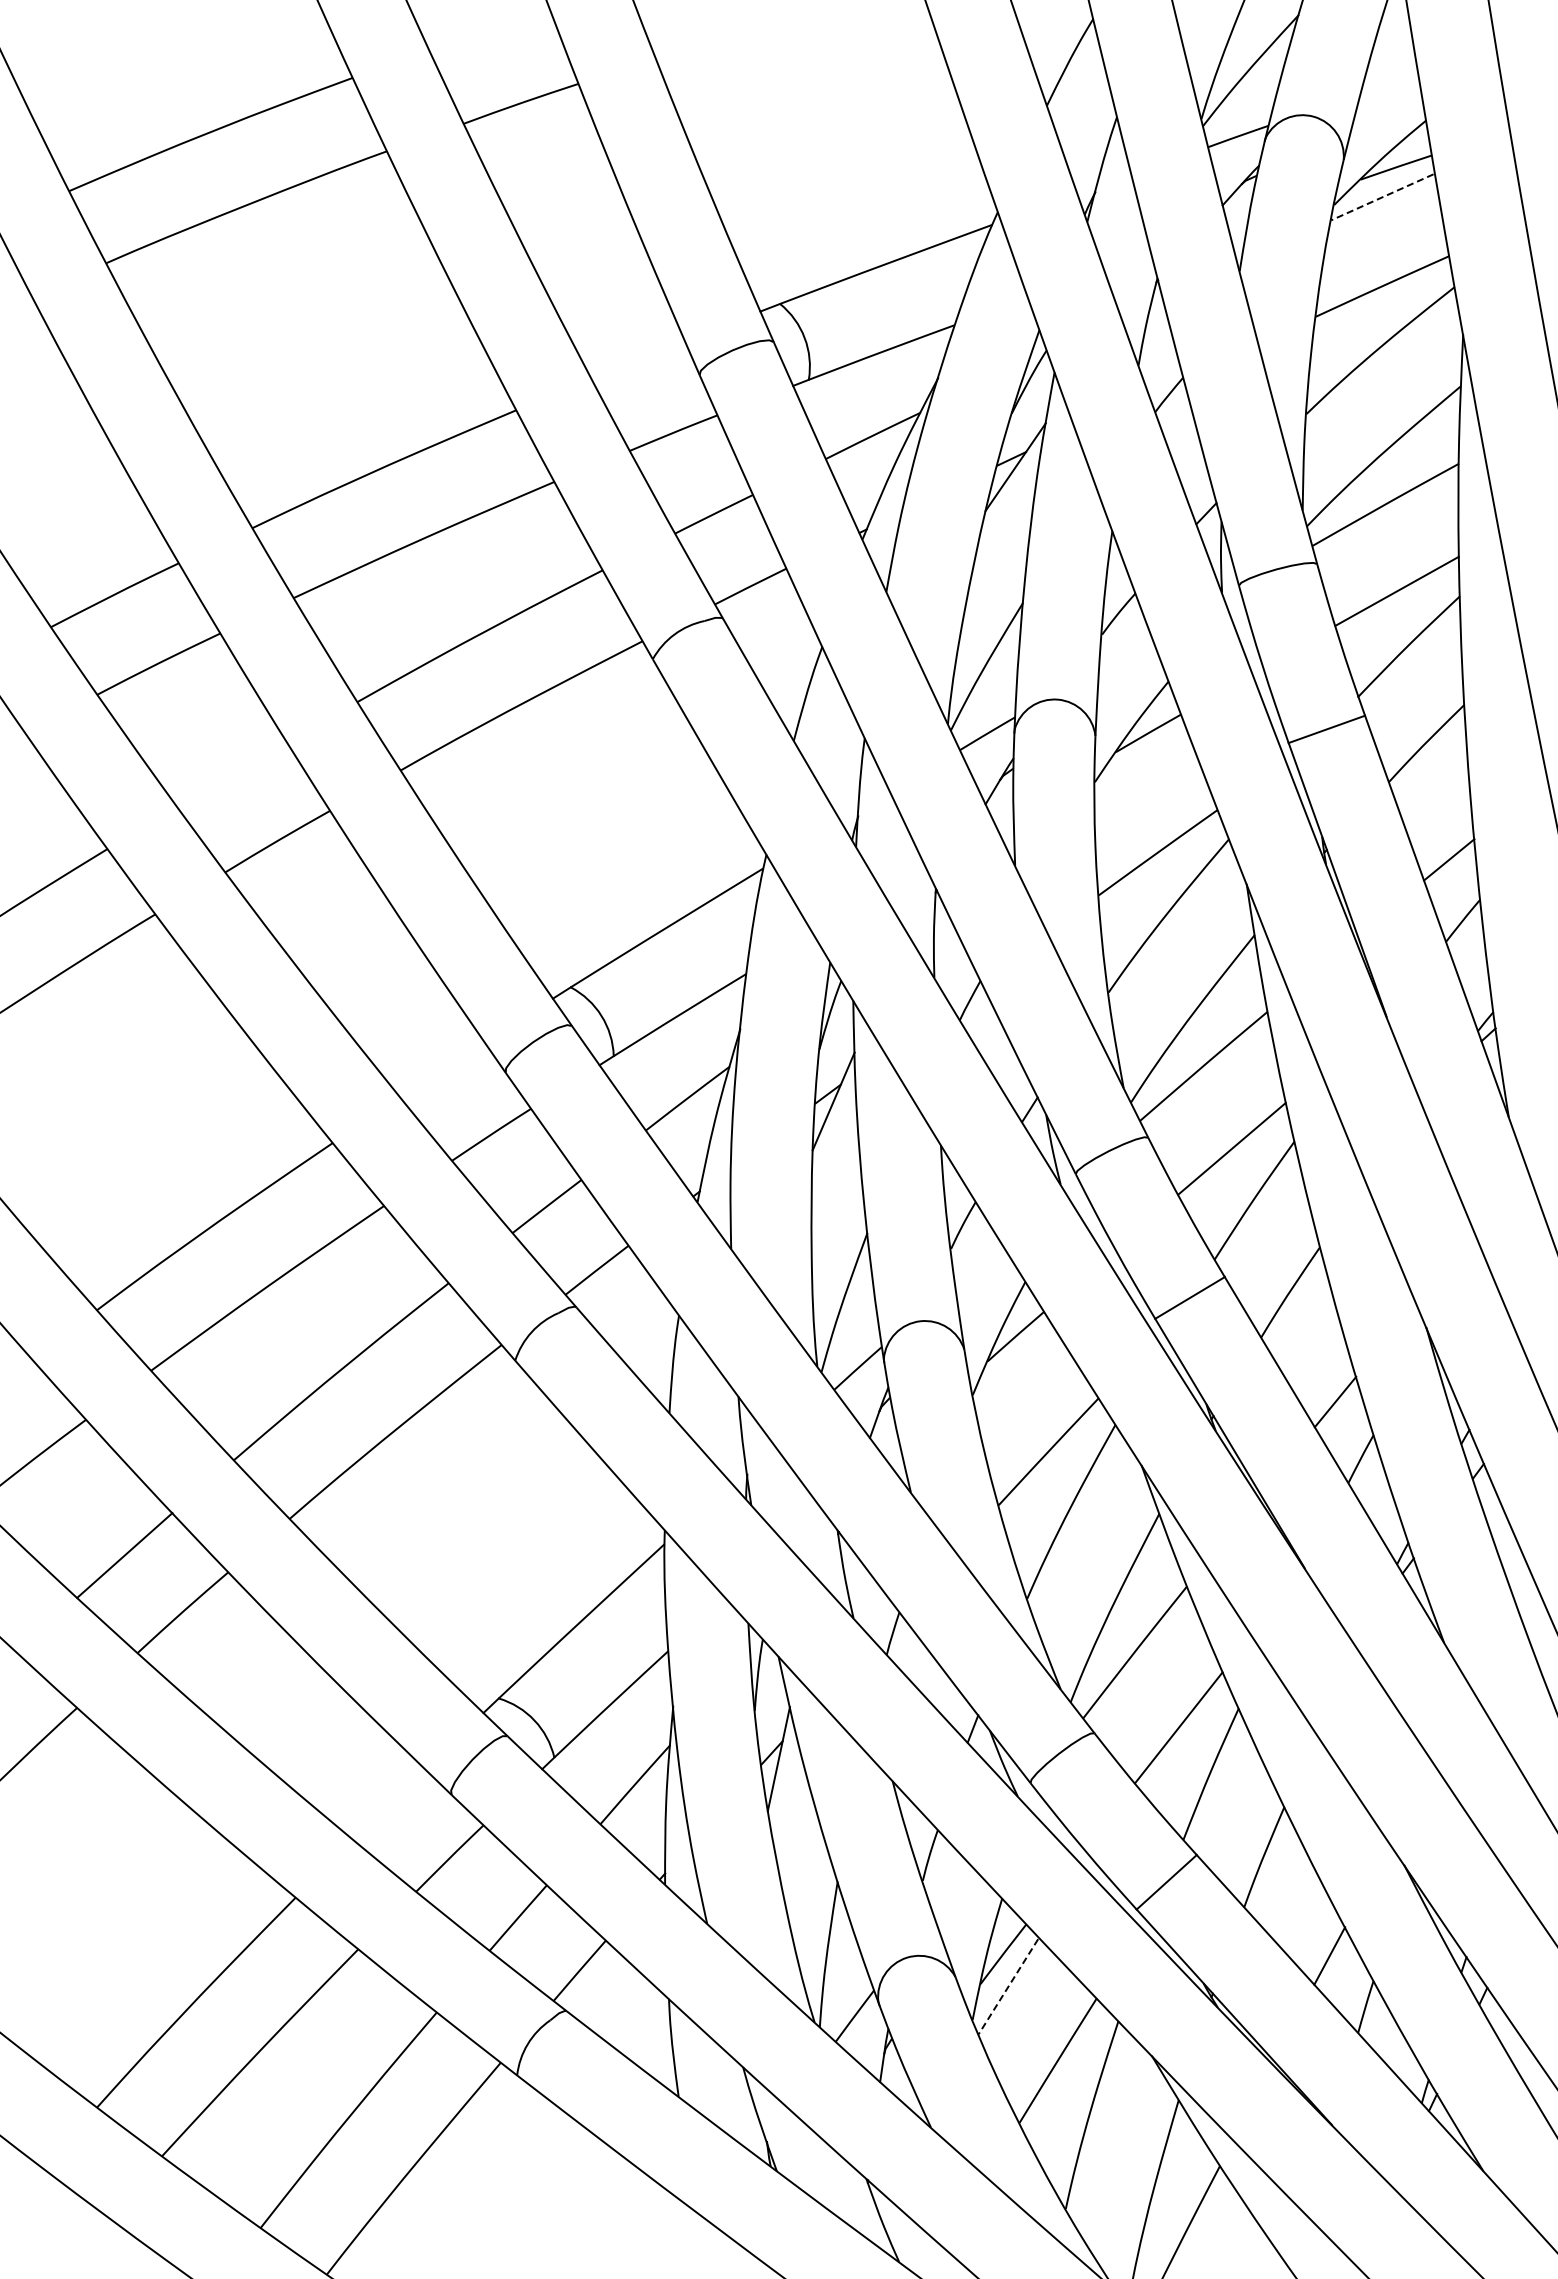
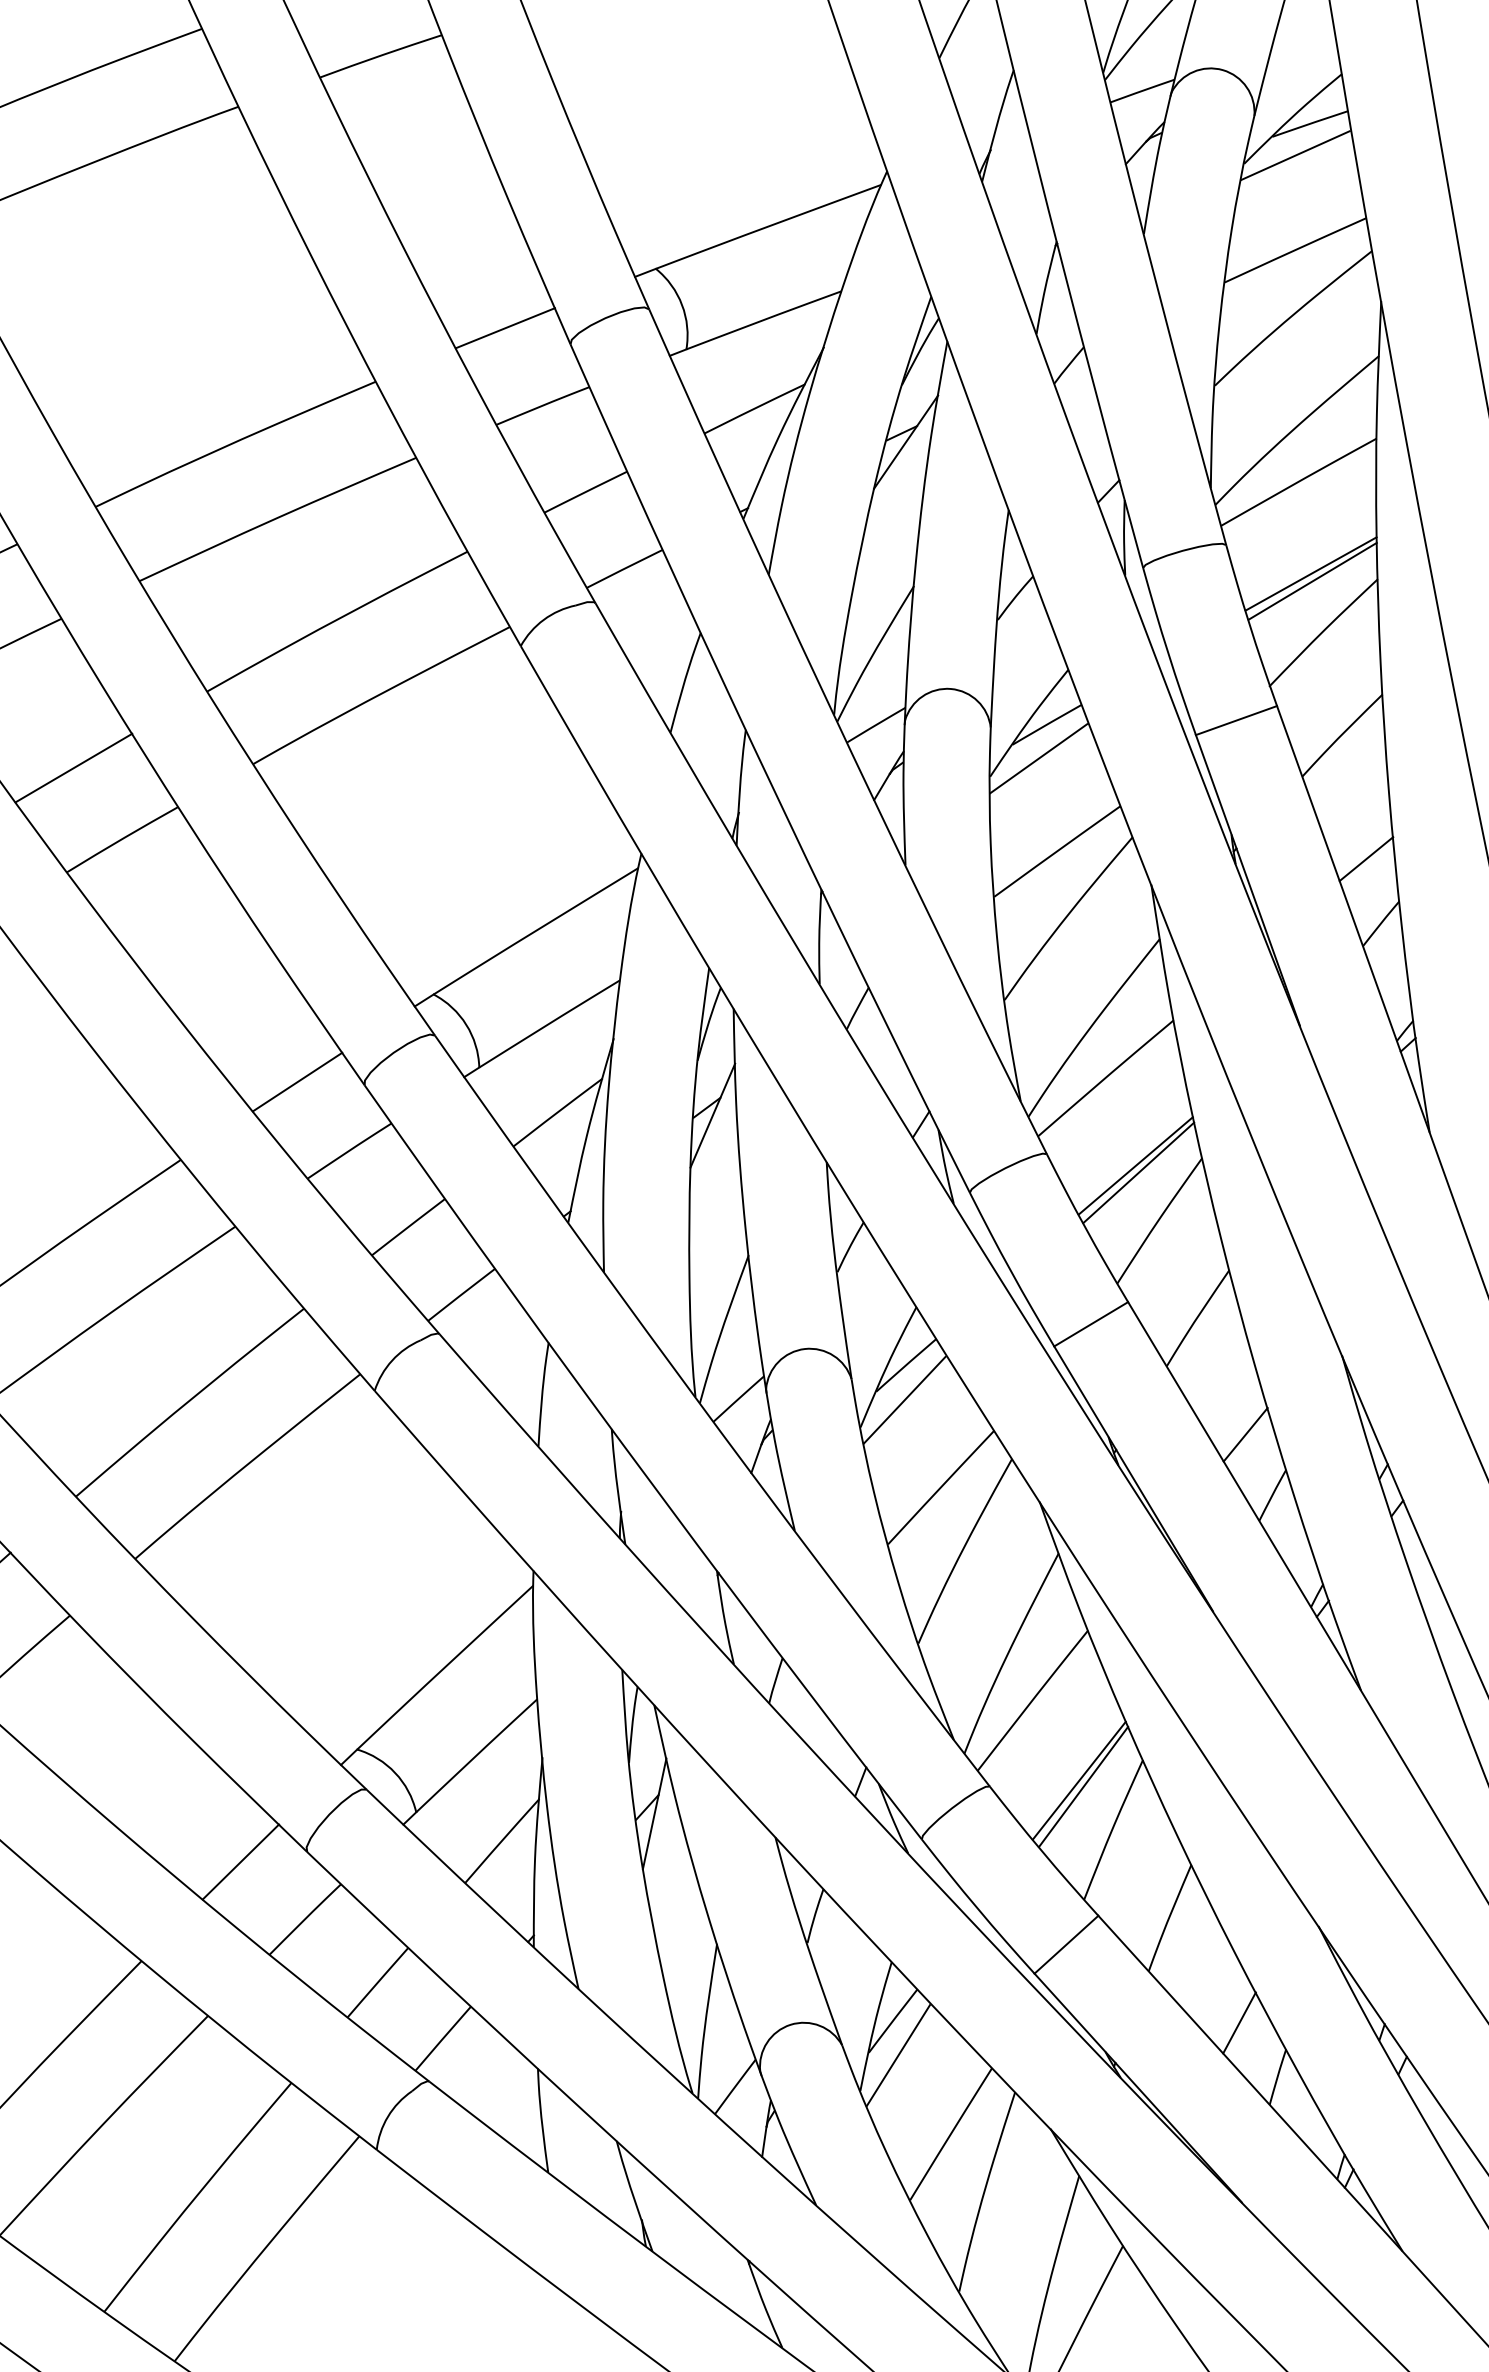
line: (1381, 197) -> (1294, 155), dashed -> solid
line: (638, 359) -> (505, 327), added
line: (1398, 598) -> (1312, 581), added
line: (1140, 764) -> (1038, 757), added
line: (231, 773) -> (73, 767), added
line: (442, 1069) -> (297, 1081), added
line: (1234, 1155) -> (1138, 1173), added
line: (1013, 1369) -> (903, 1400), added
line: (1182, 1733) -> (1083, 1786), added
line: (389, 1804) -> (241, 1862), added
line: (1008, 1987) -> (898, 2056), dashed -> solid

